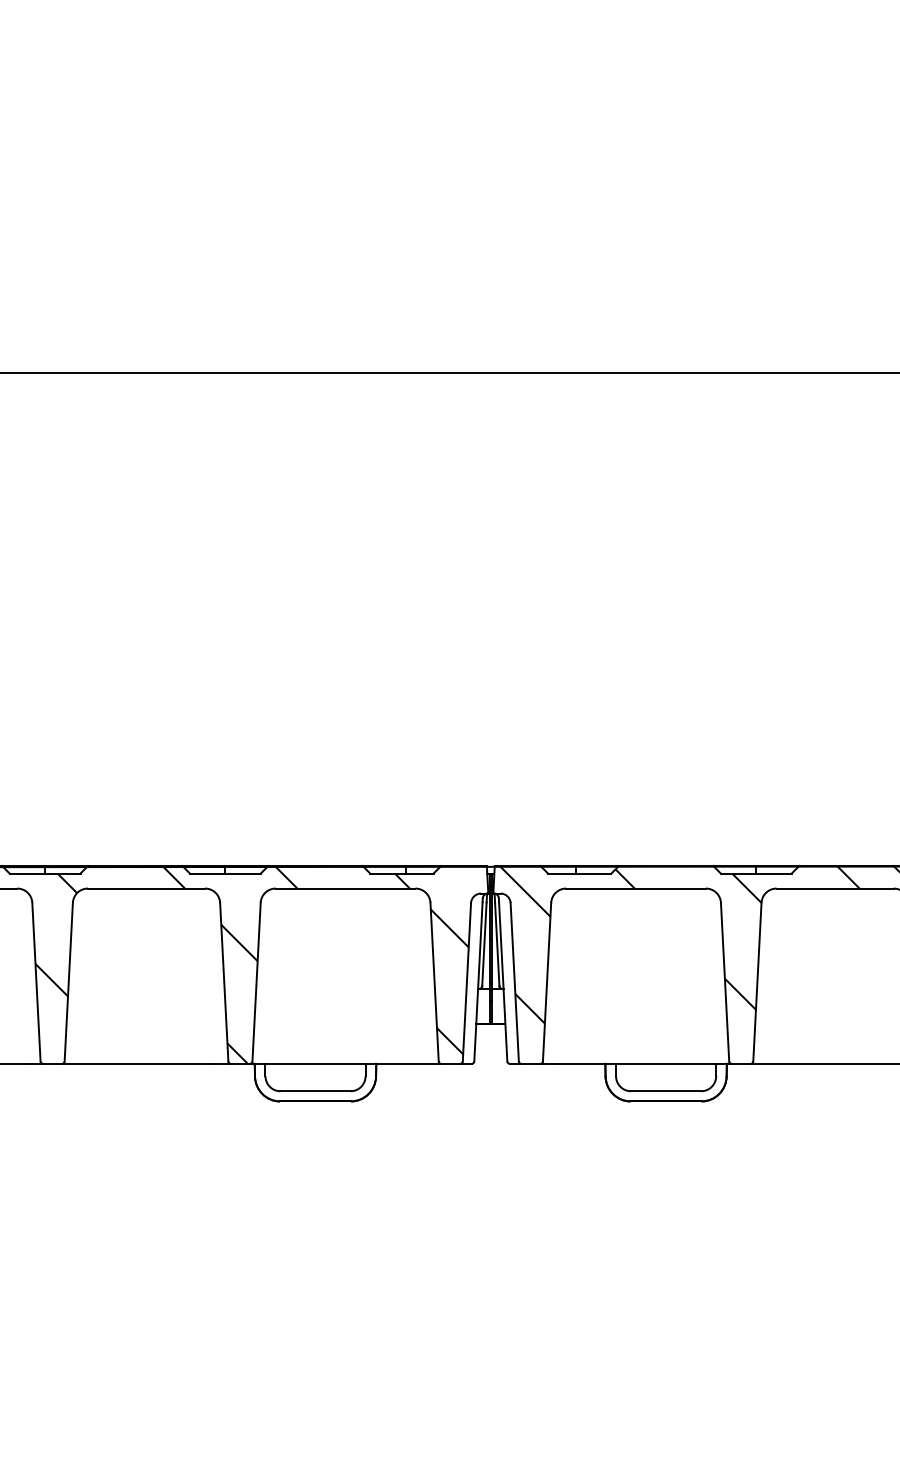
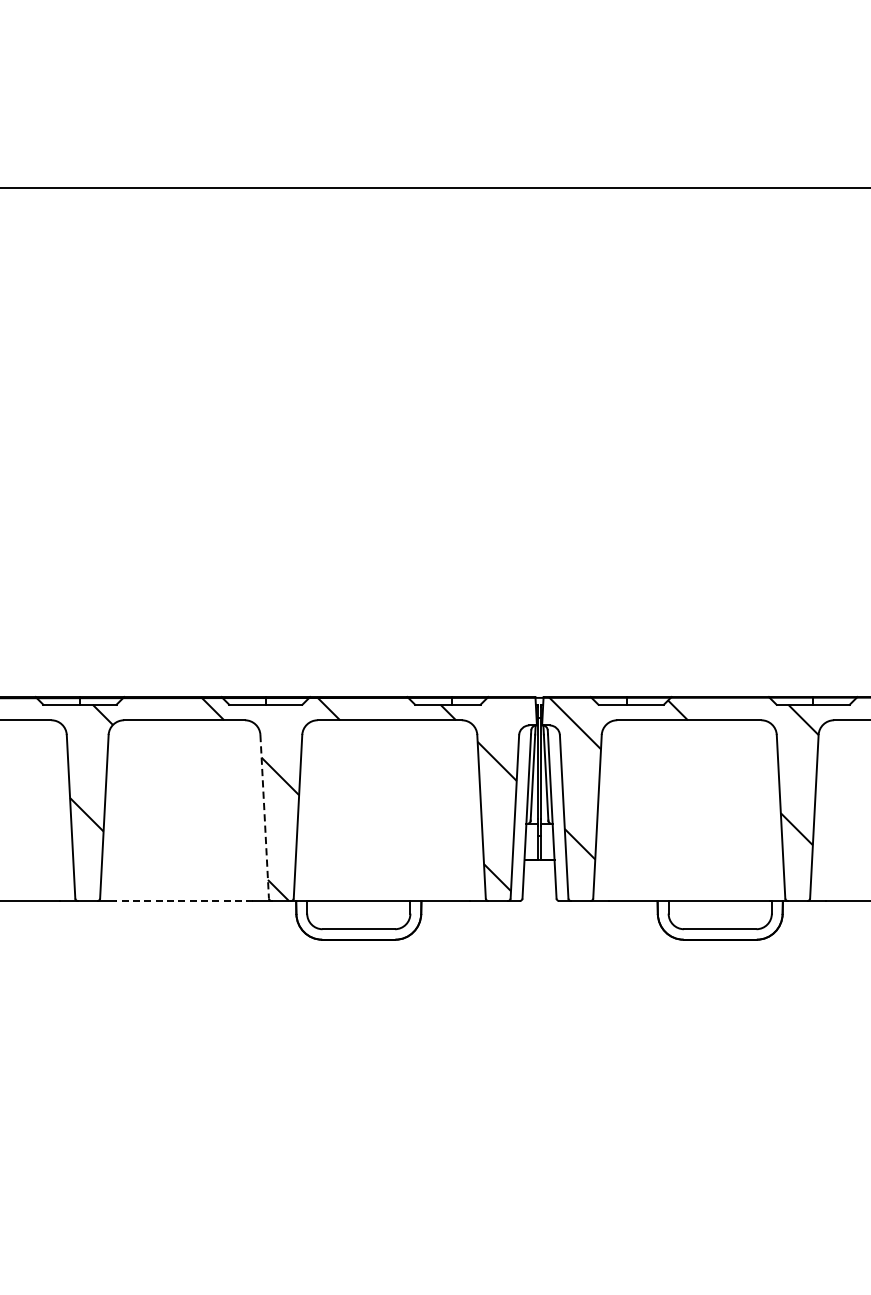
line: (224, 982) -> (264, 817), solid -> dashed
line: (146, 1063) -> (184, 900), solid -> dashed

